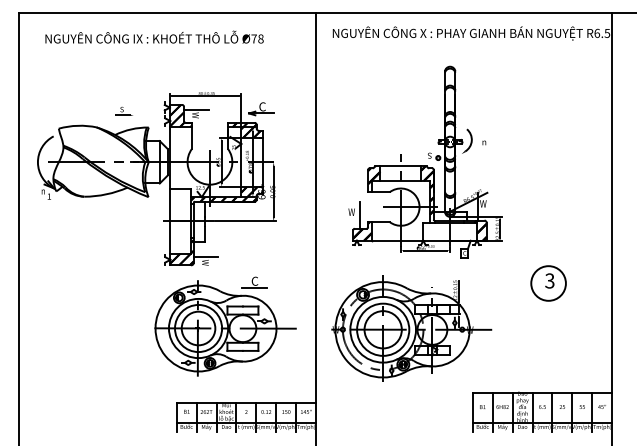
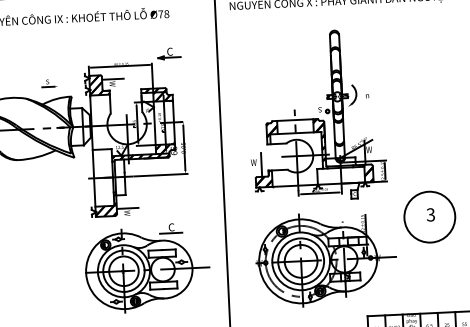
part: (261, 109) -> (169, 54), moved
circle: (548, 283) -> (429, 217), size x1.67
part: (411, 328) -> (325, 259), moved

